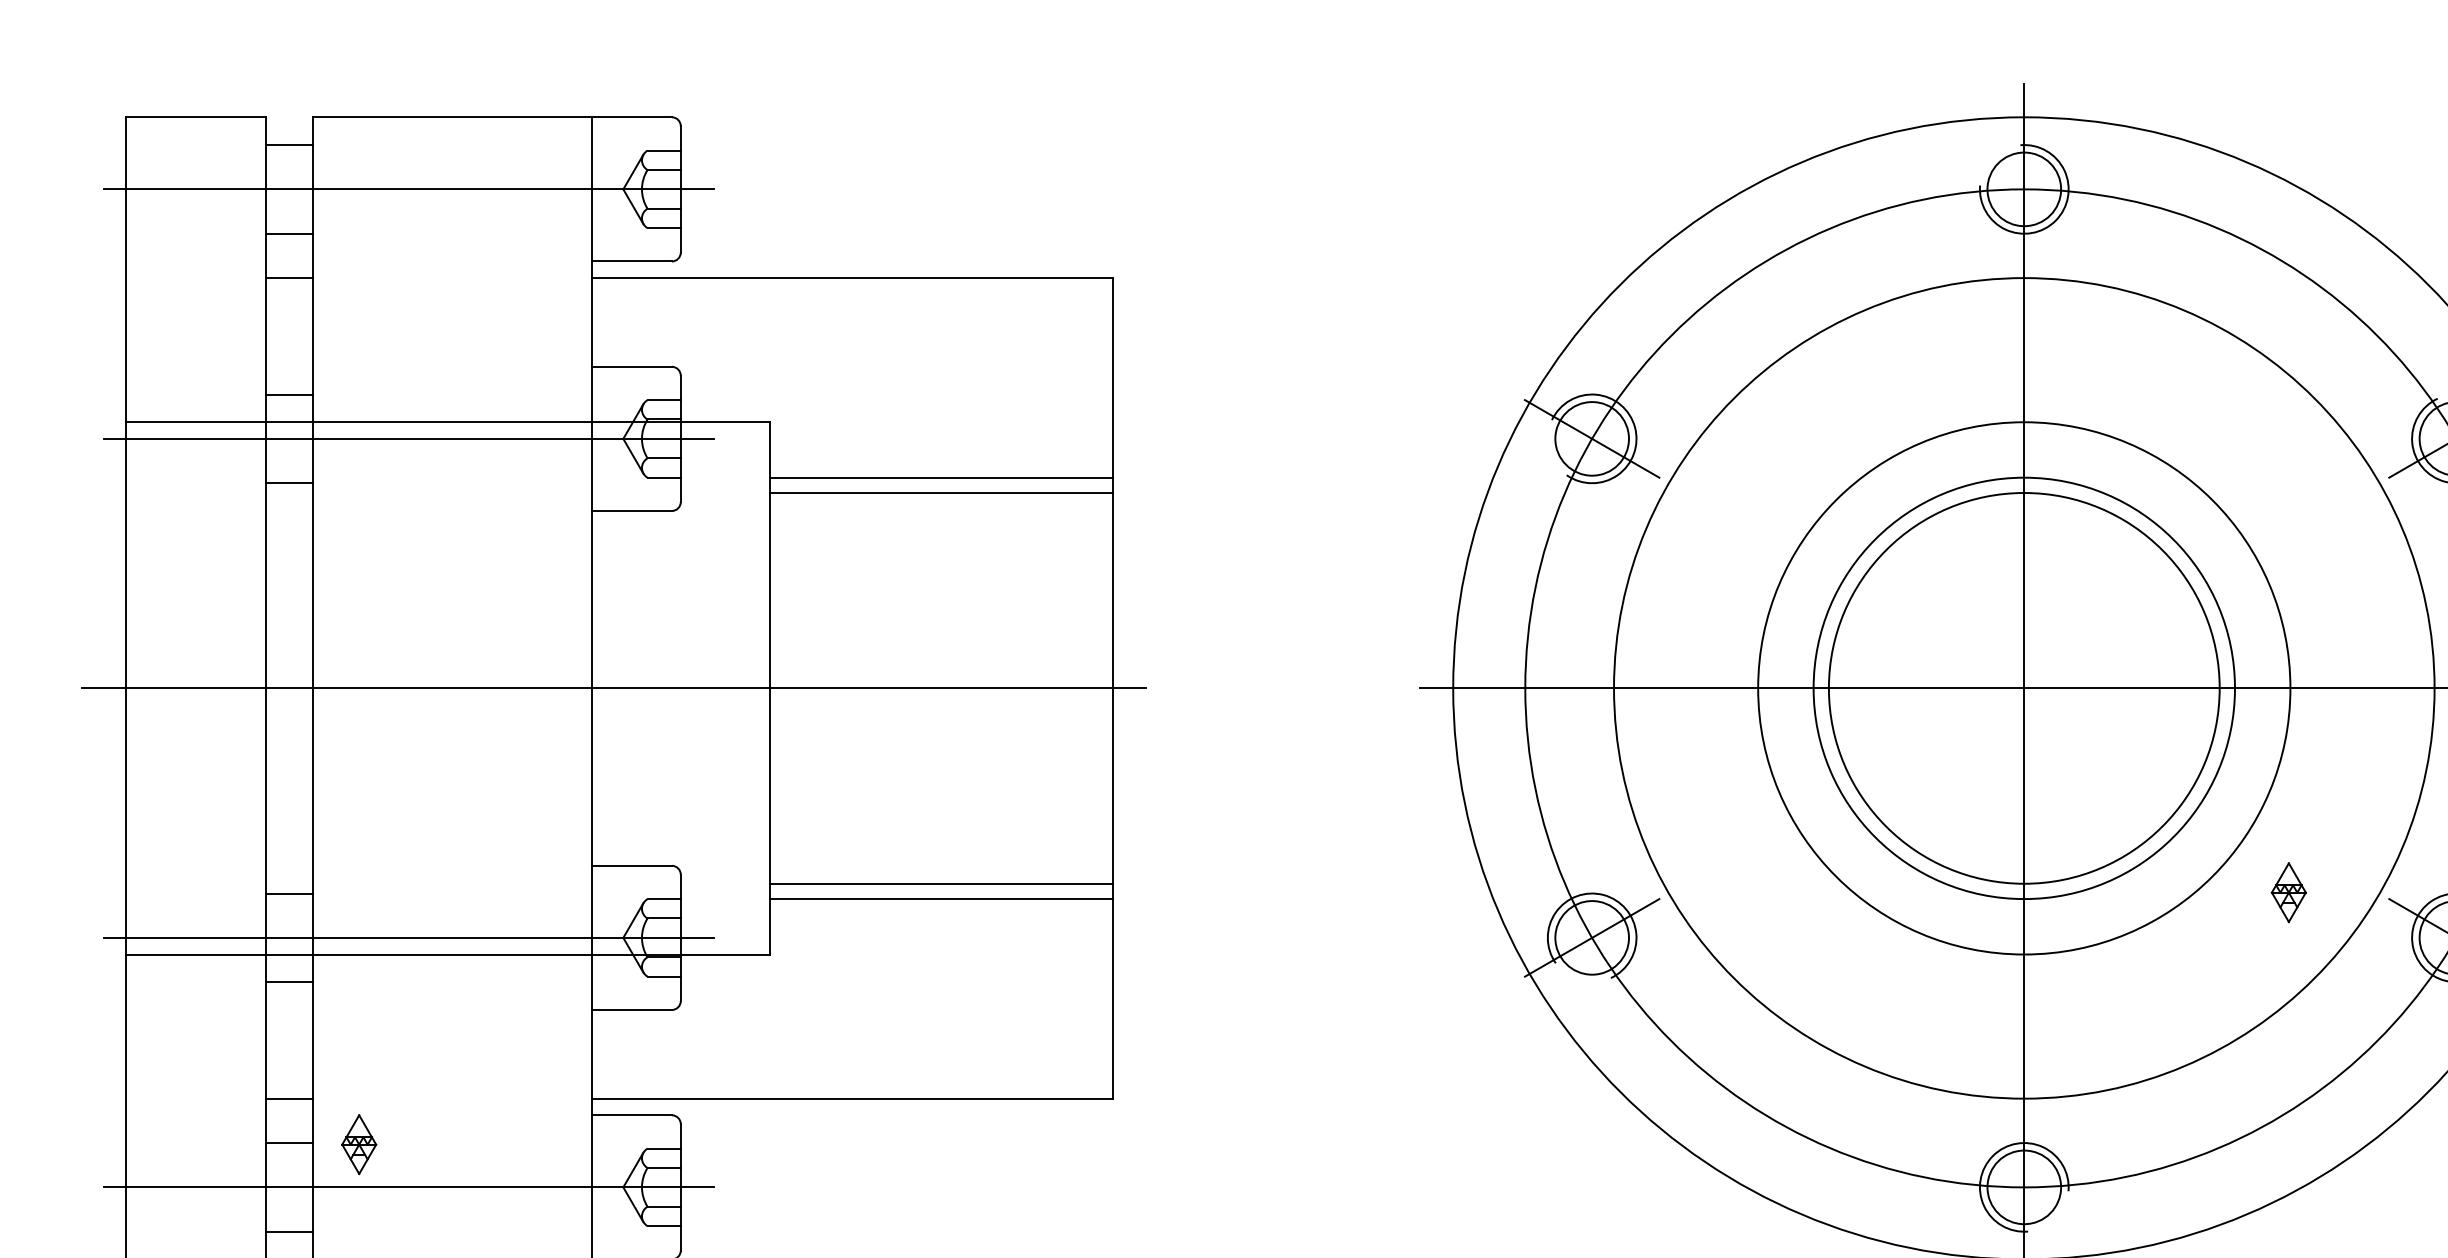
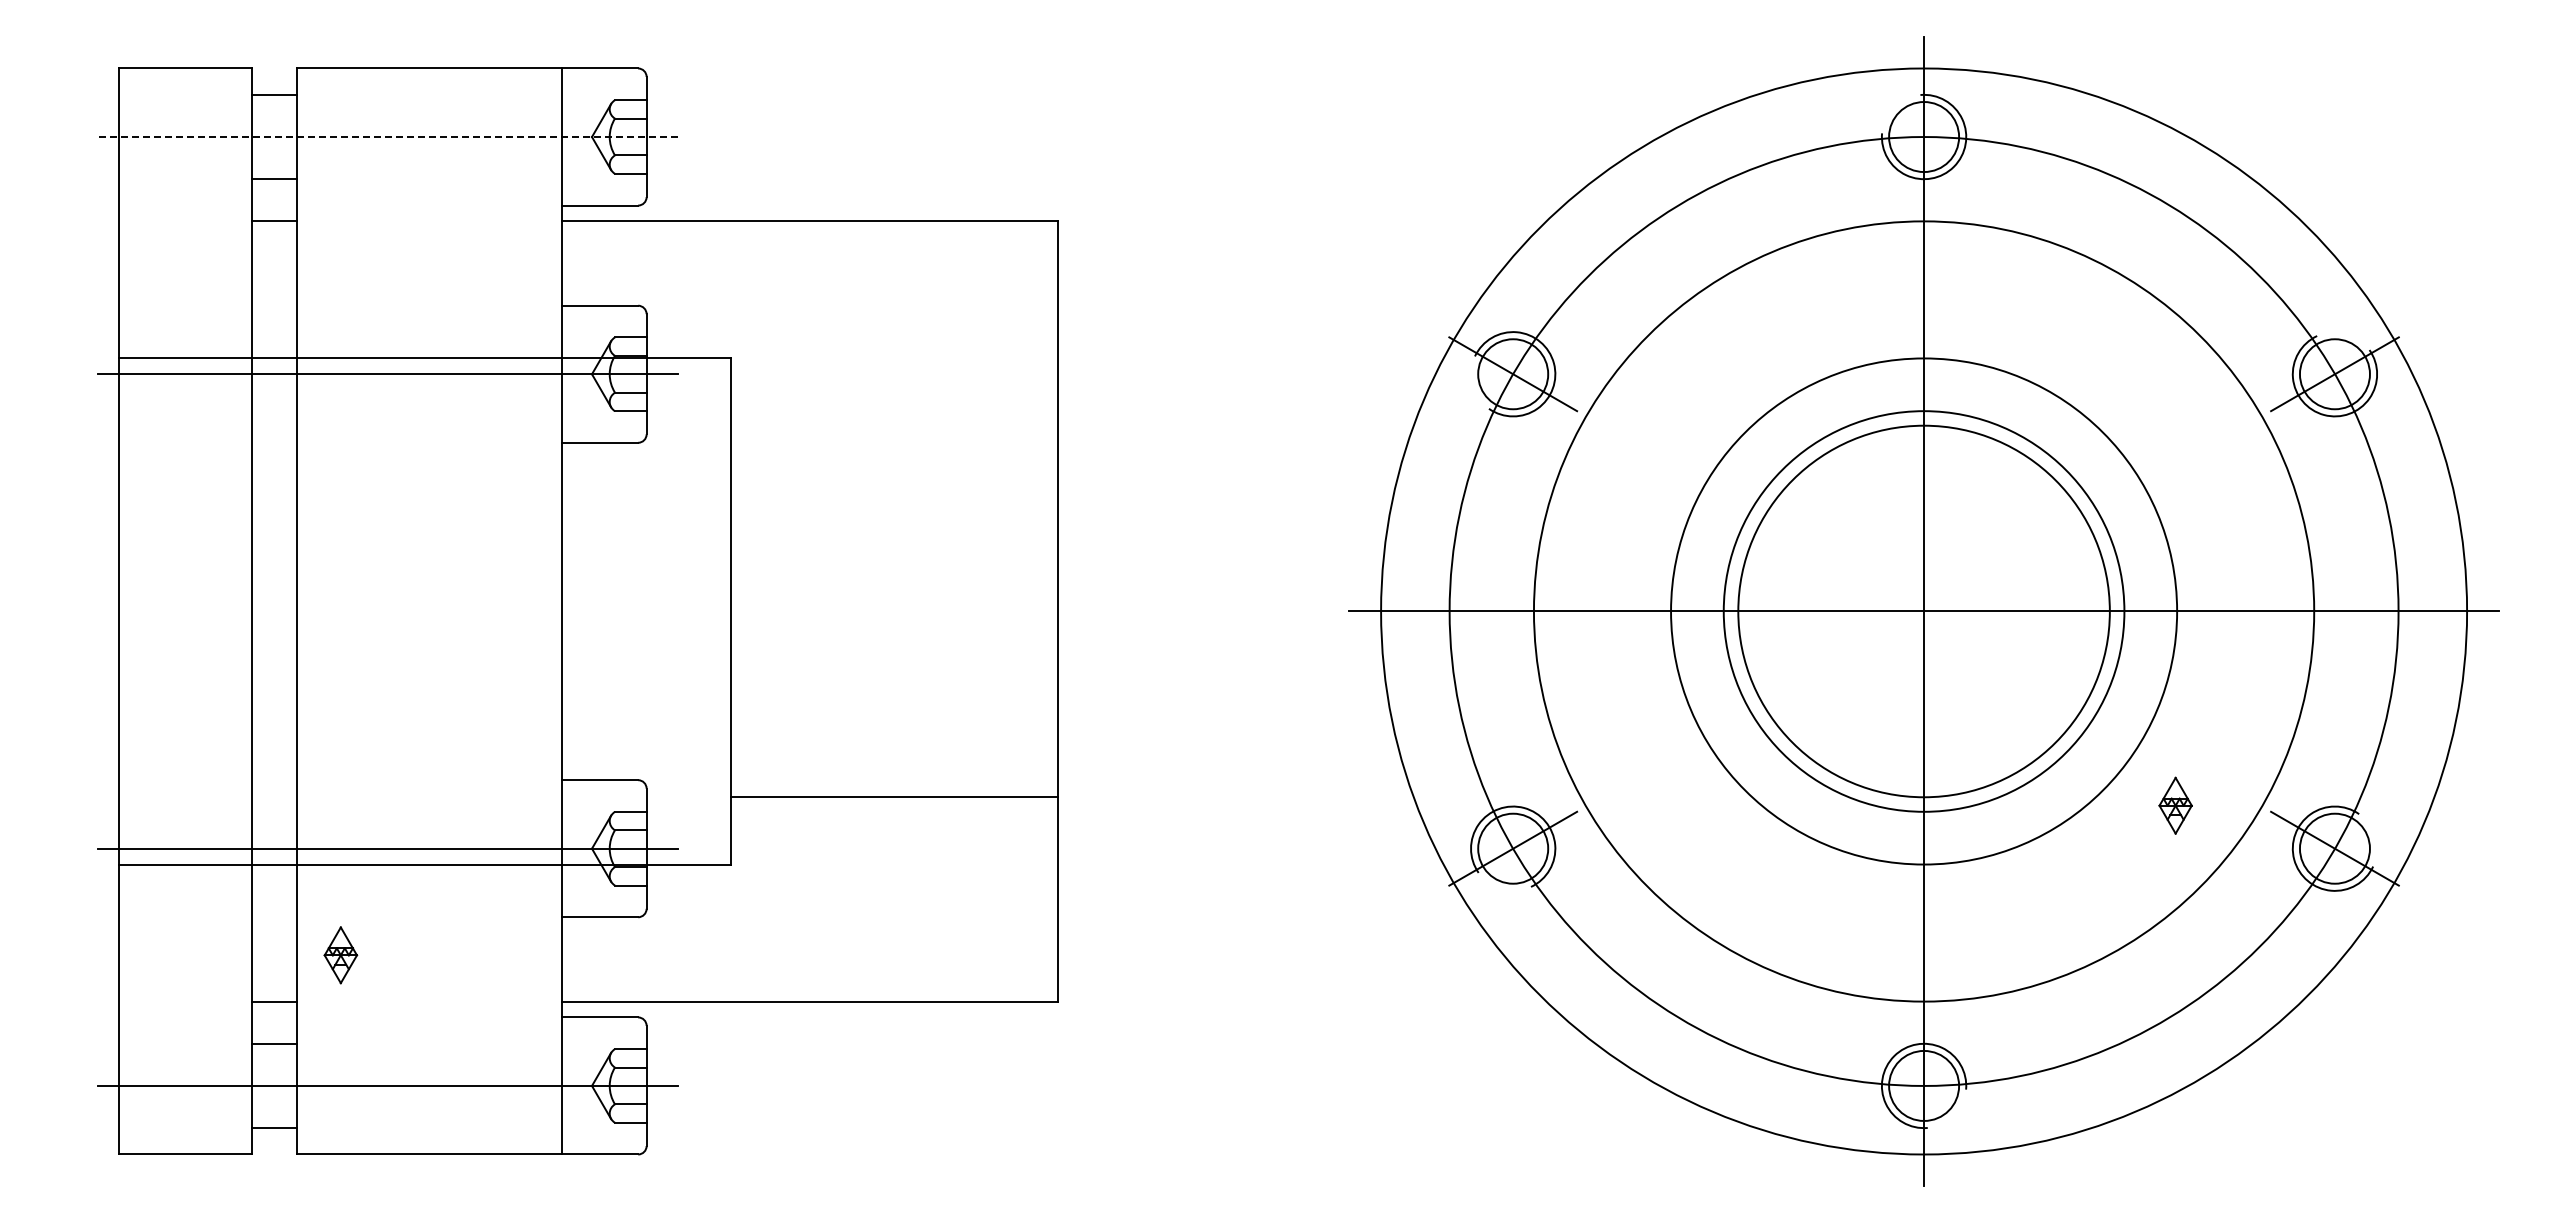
line: (408, 189) -> (387, 137), solid -> dashed
line: (289, 394) -> (274, 332), removed
line: (940, 478) -> (893, 411), removed
line: (289, 483) -> (274, 416), removed
line: (940, 492) -> (893, 425), removed
line: (614, 688) -> (583, 611), removed
line: (289, 893) -> (274, 806), removed
line: (940, 898) -> (893, 811), removed
line: (289, 981) -> (274, 890), removed
part: (358, 1144) -> (340, 955), moved

